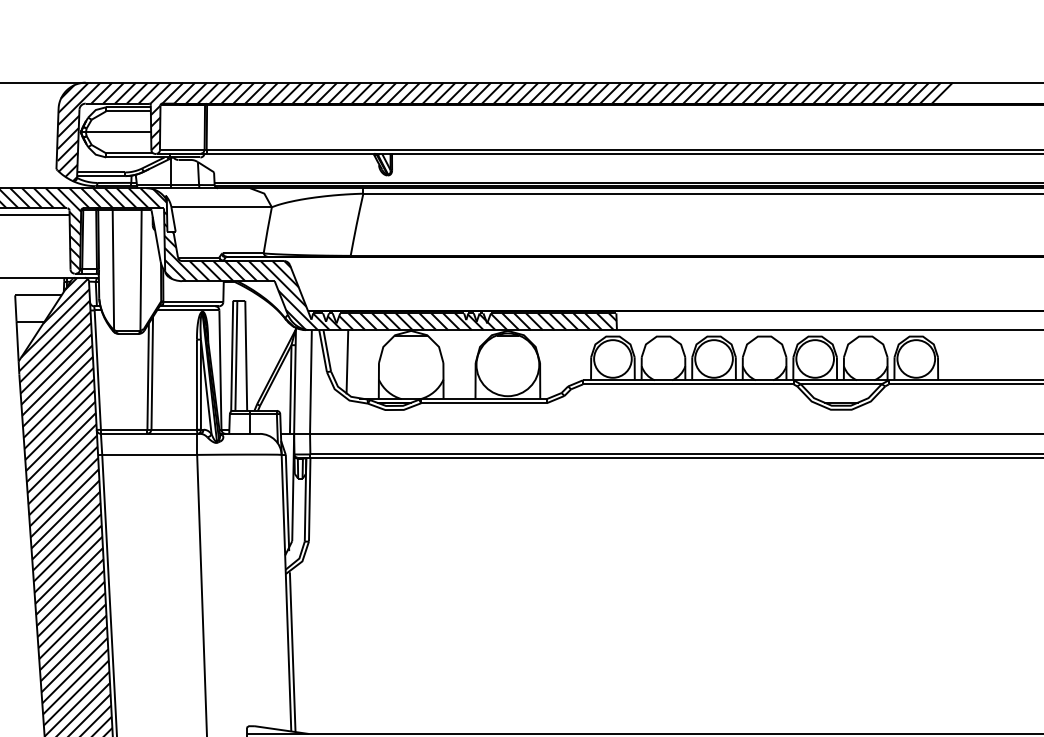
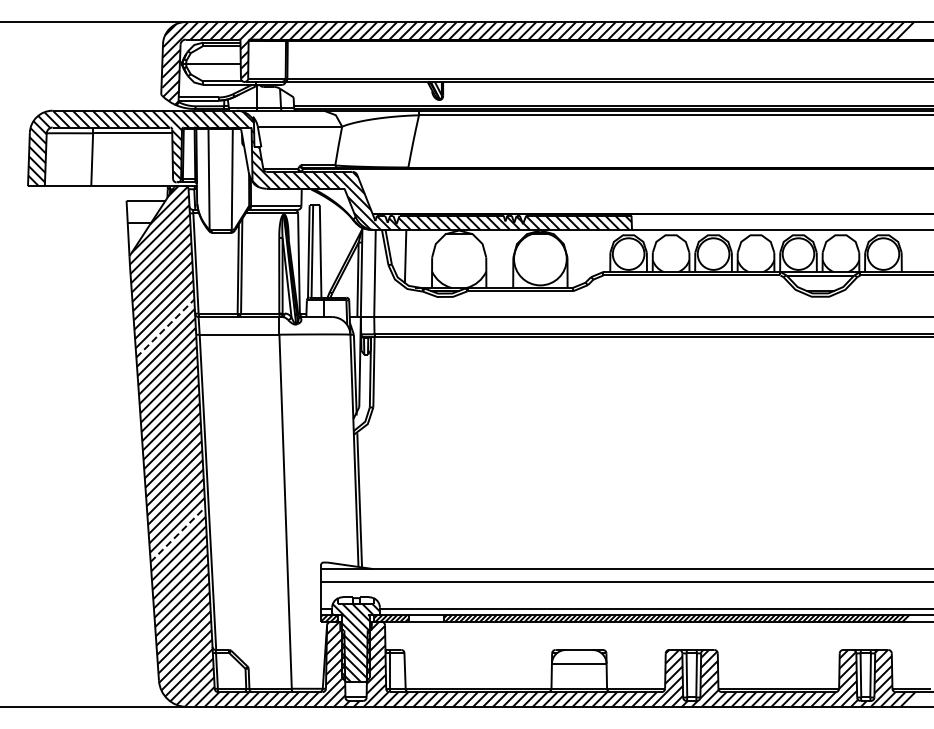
line: (61, 447) -> (165, 328), solid -> dashed
line: (75, 692) -> (177, 534), solid -> dashed

